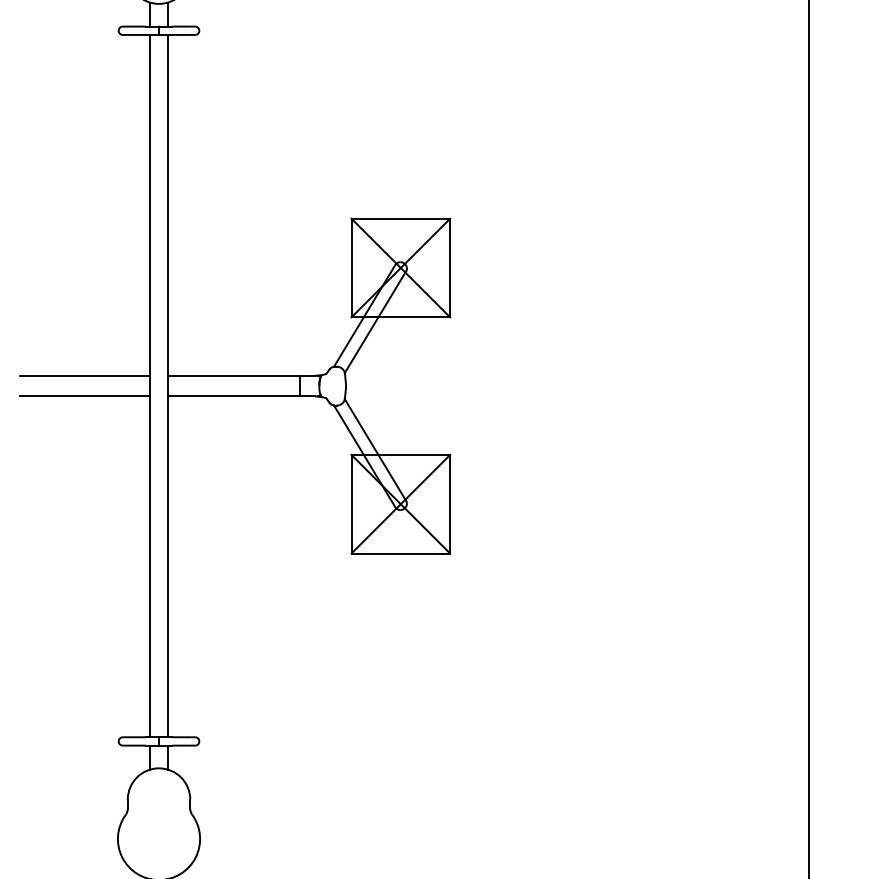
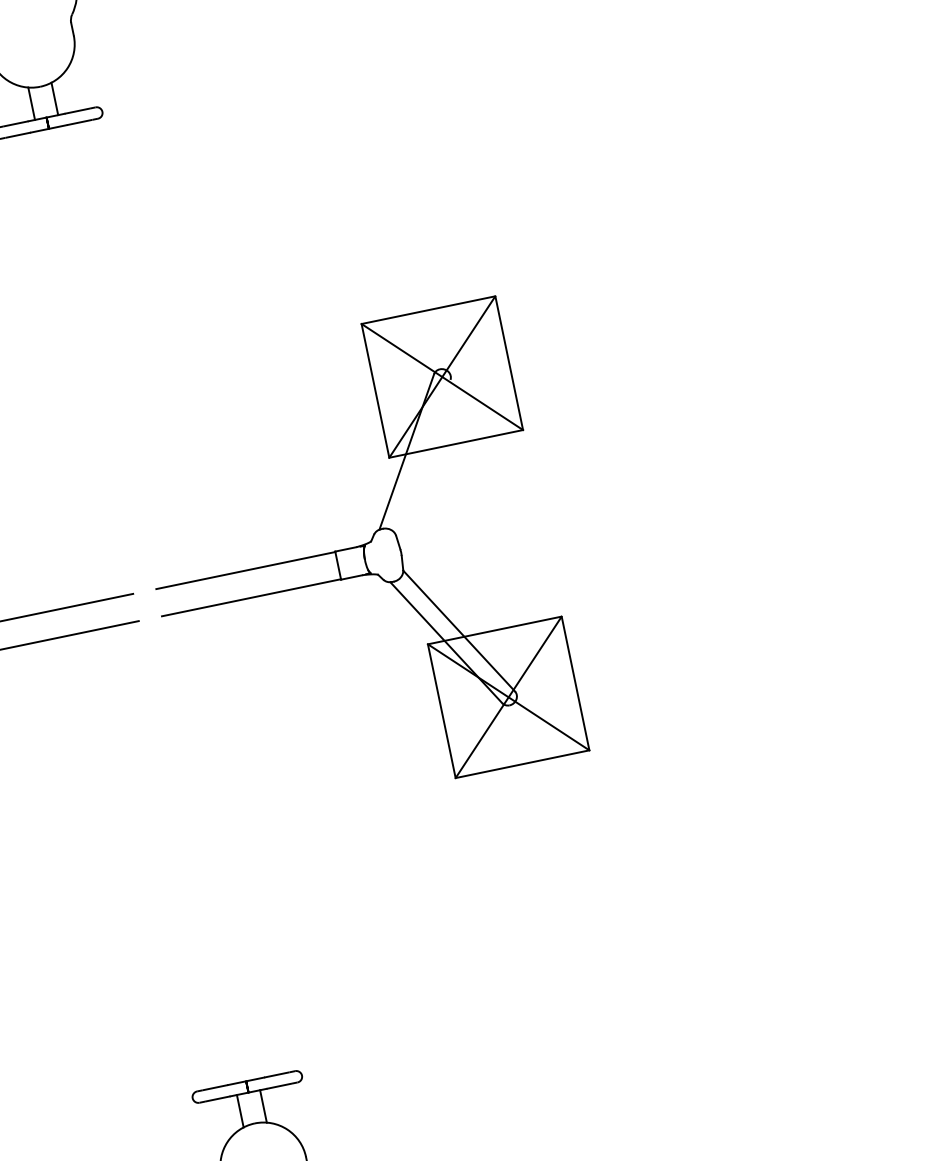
line: (375, 322) -> (423, 458), removed
line: (150, 385) -> (135, 606), removed
line: (167, 385) -> (158, 601), removed

